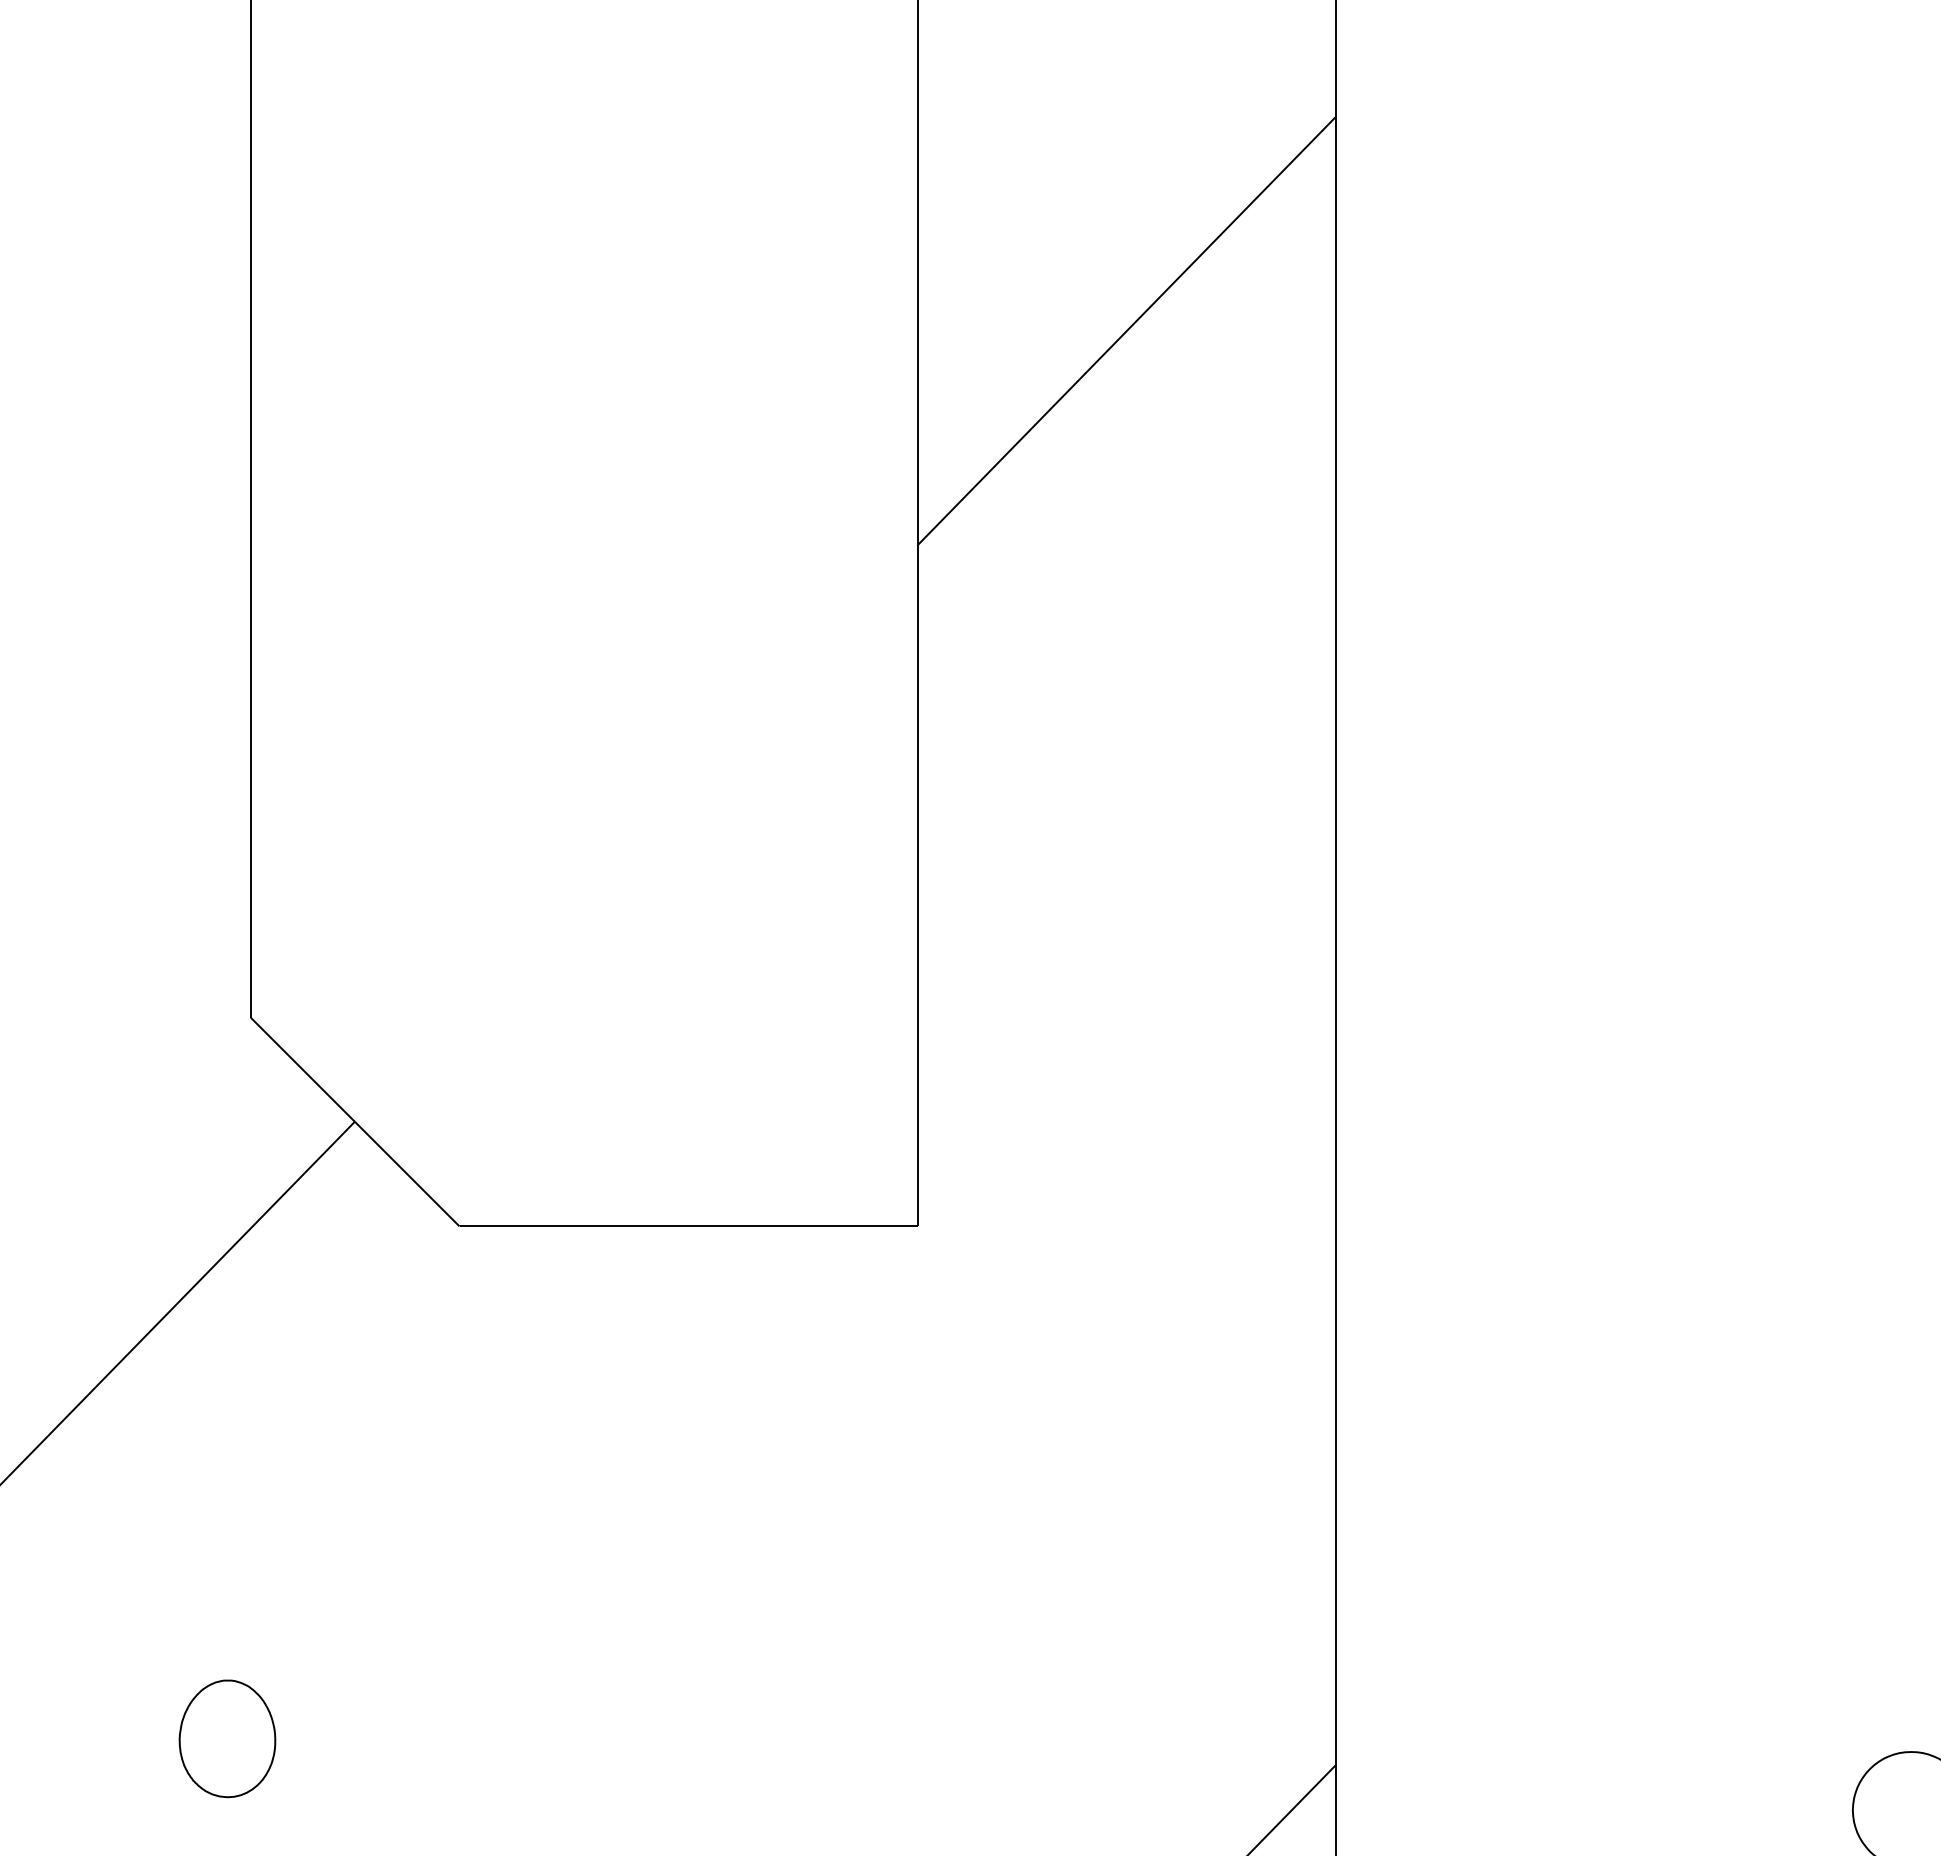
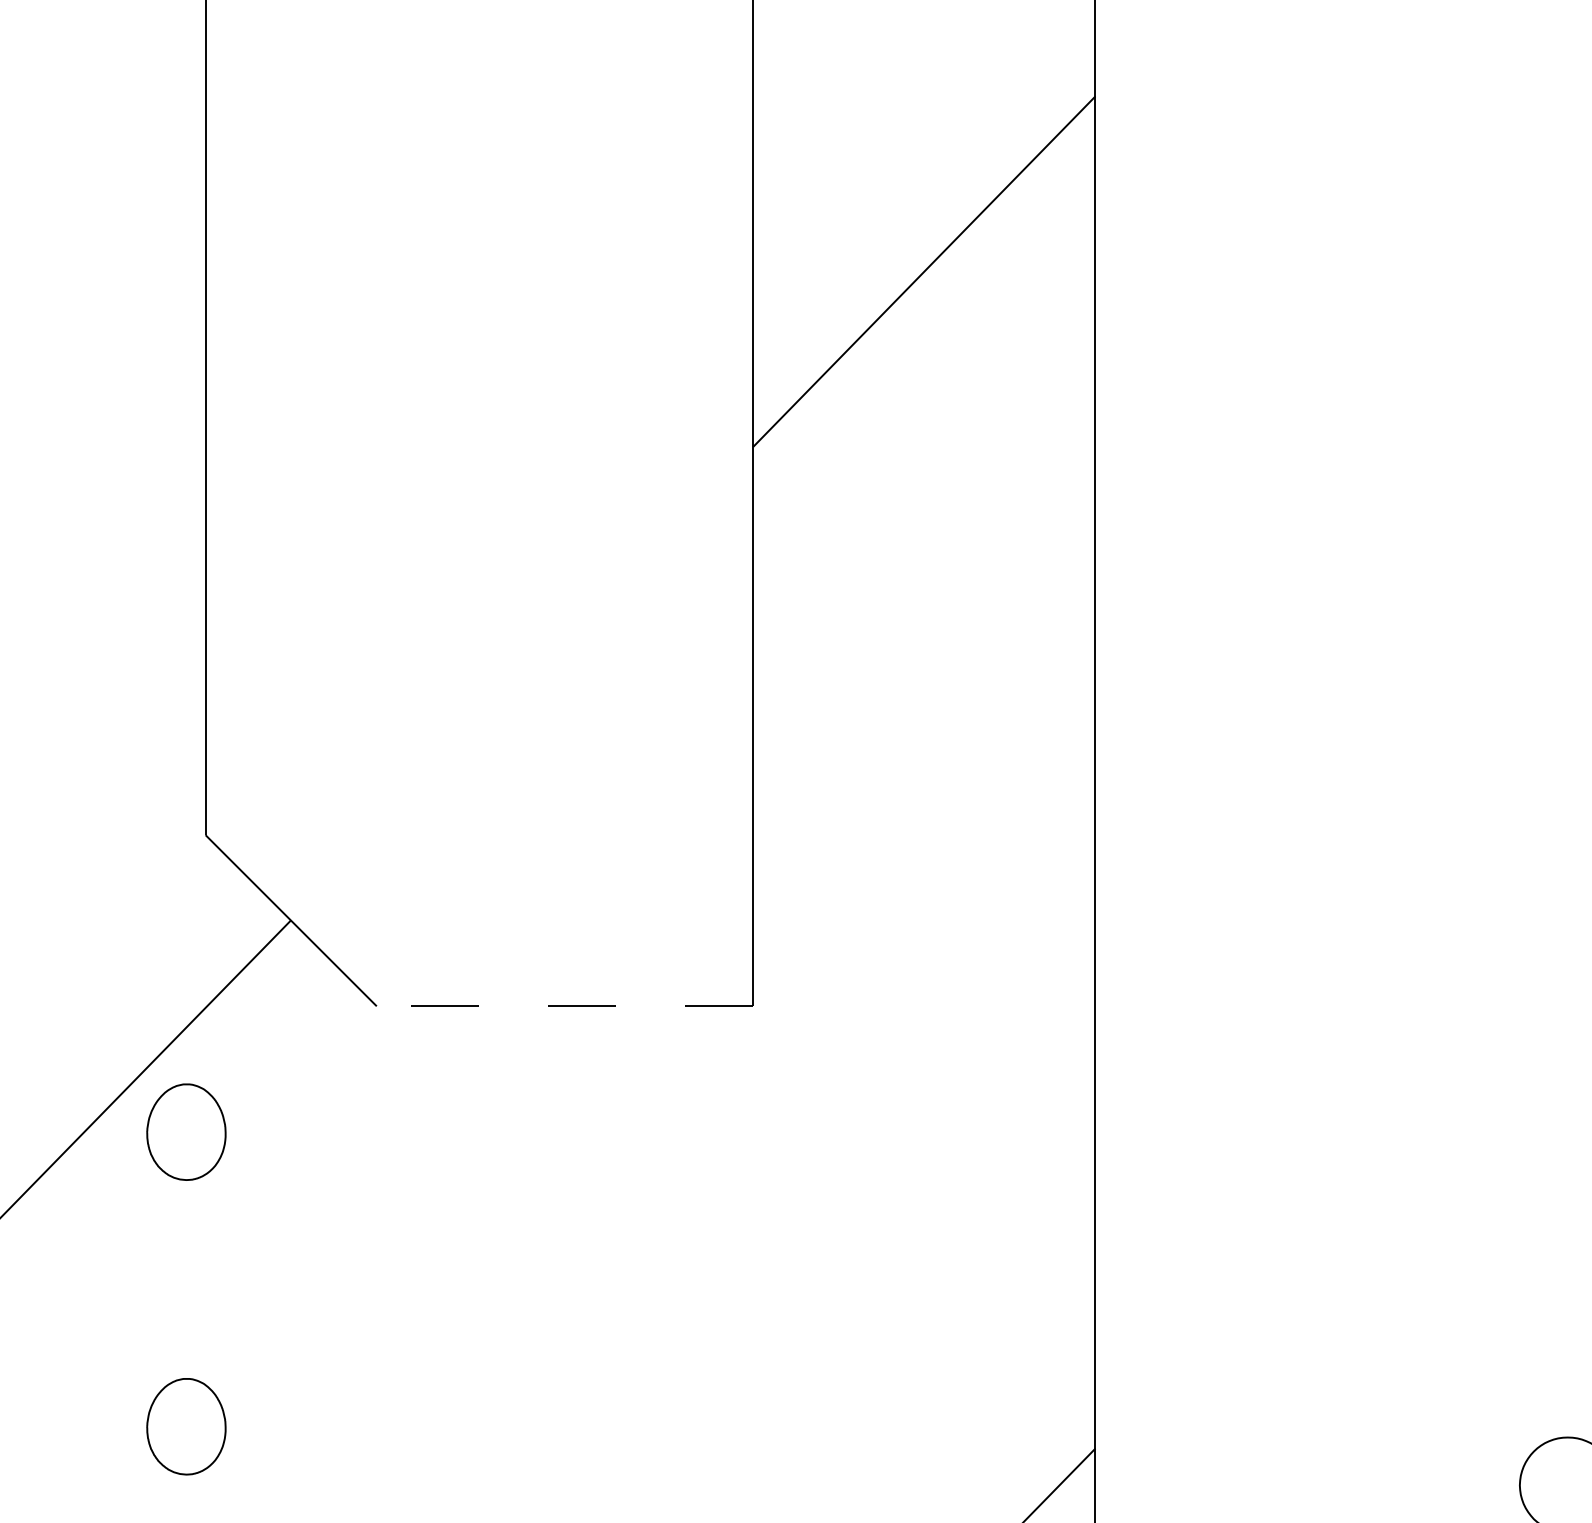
line: (688, 1226) -> (564, 1006), solid -> dashed
part: (227, 1379) -> (186, 1131), added

